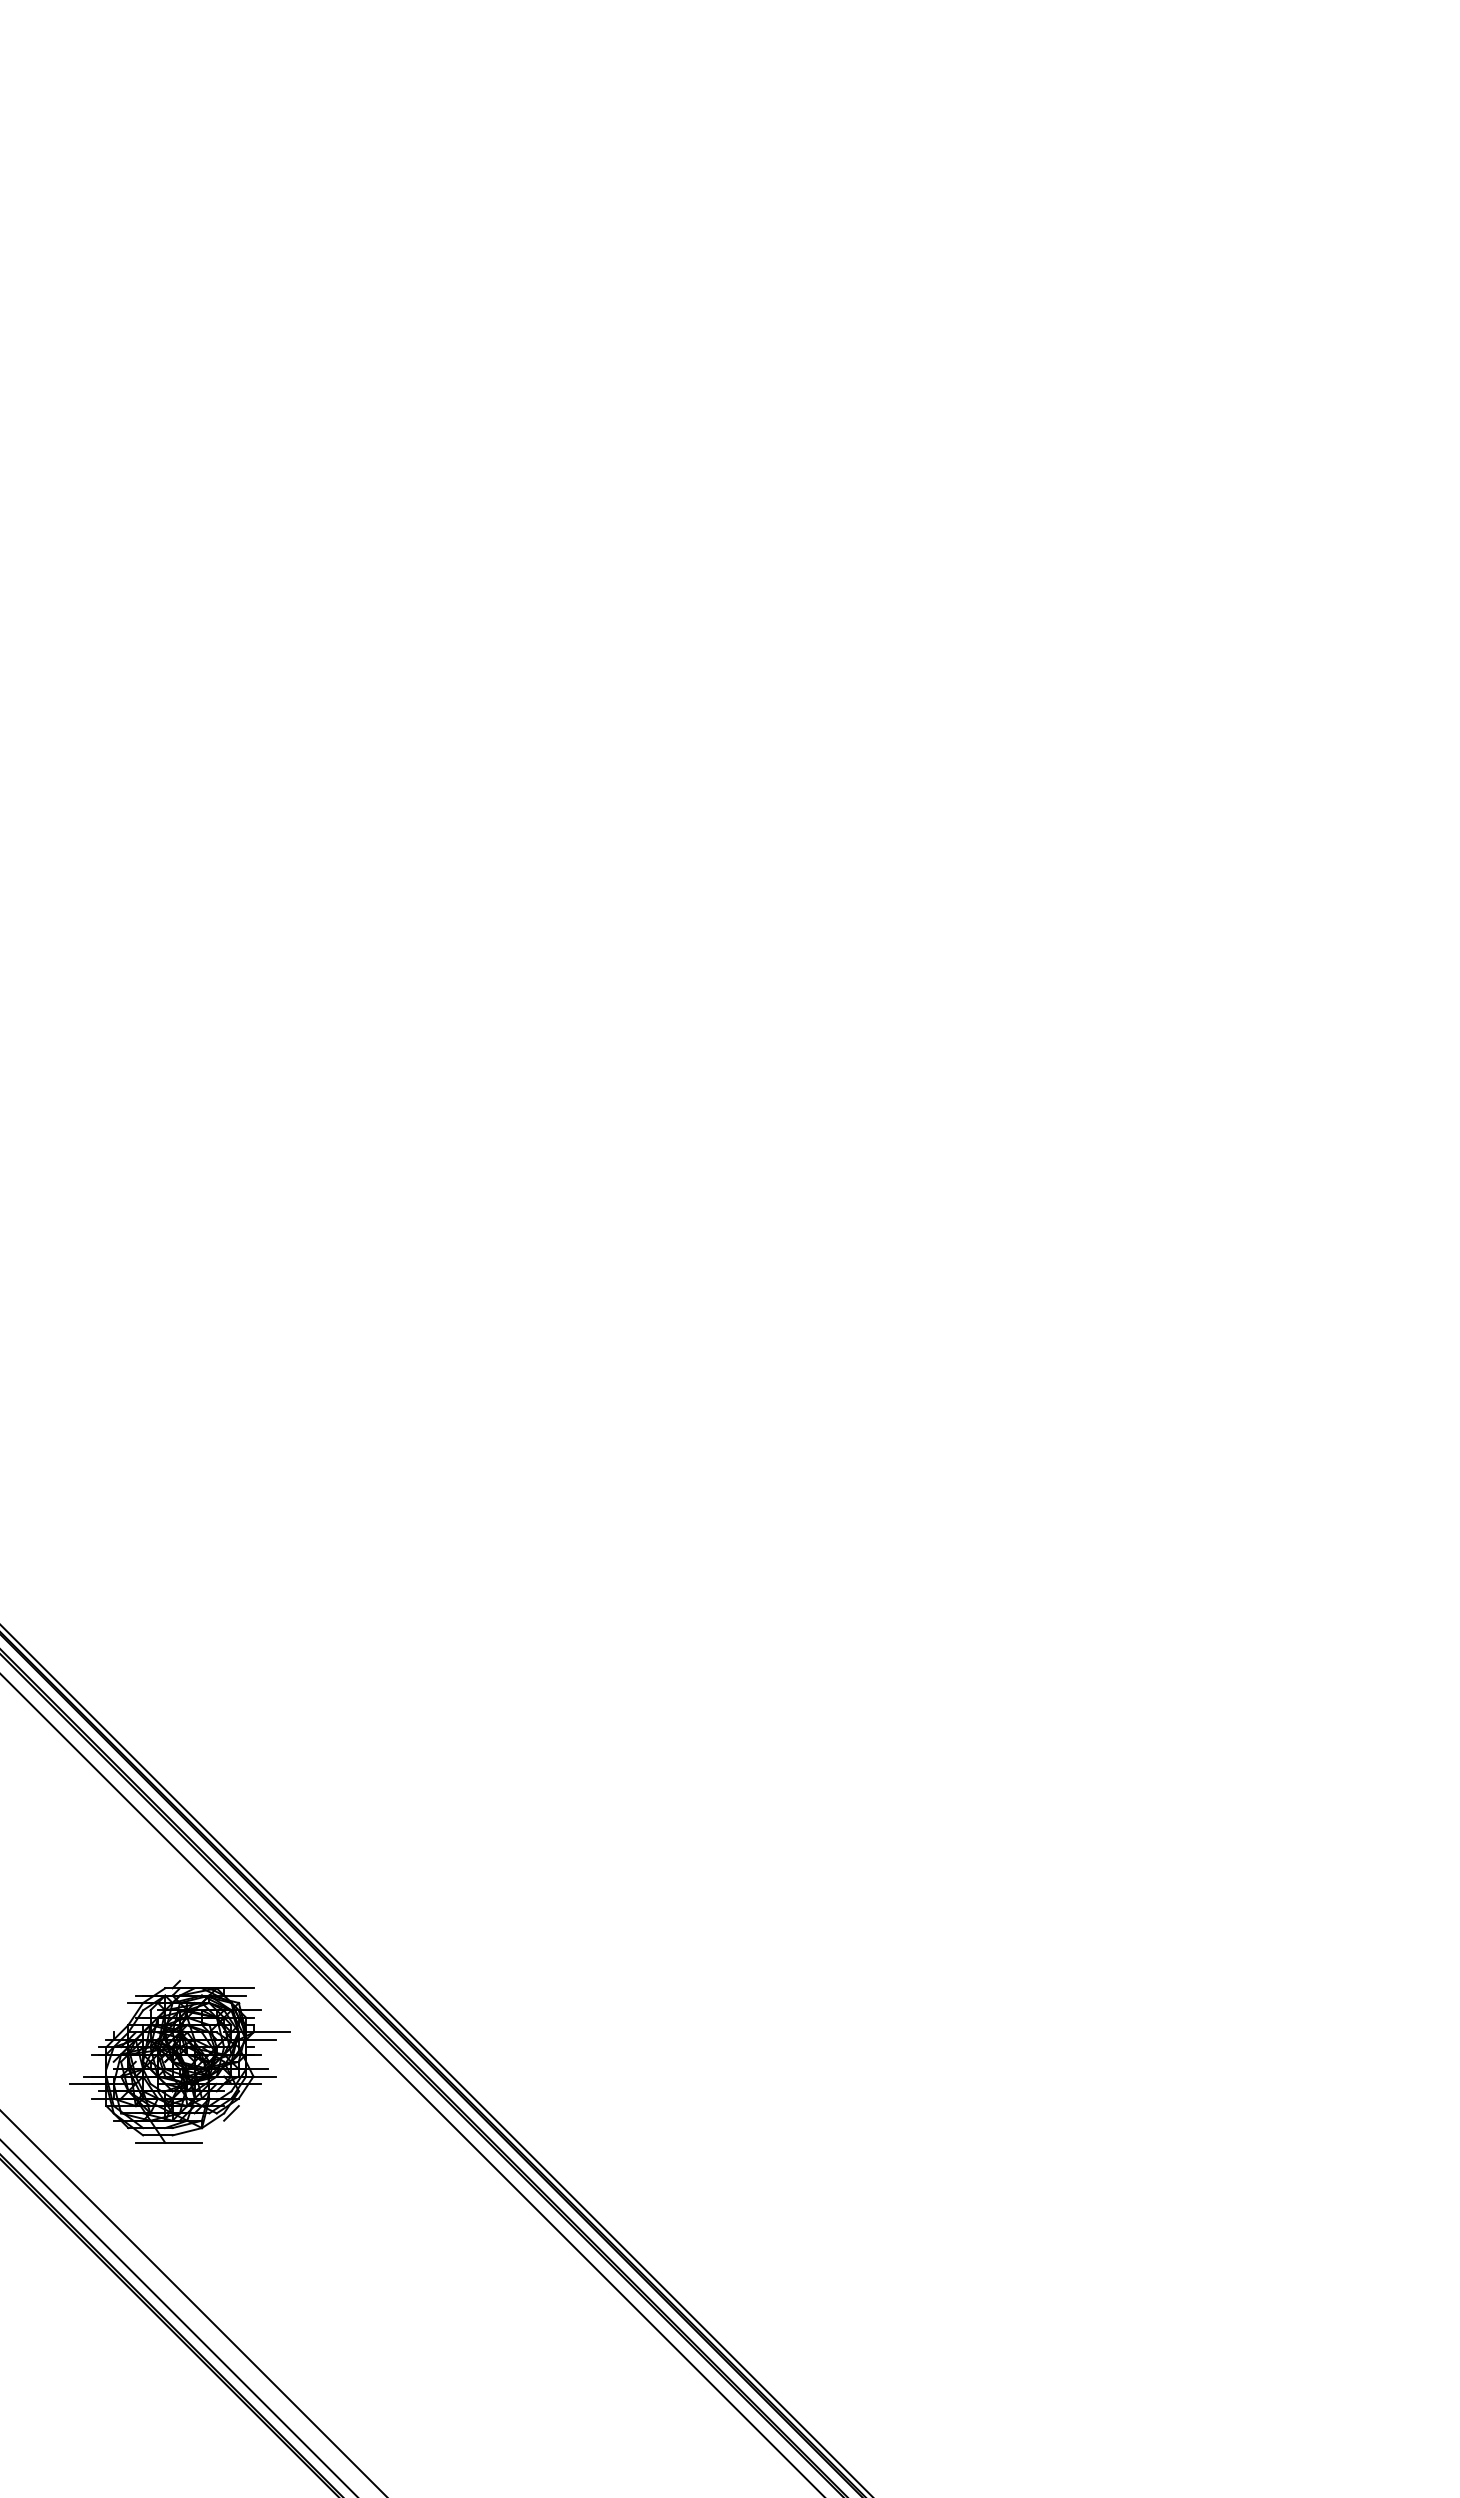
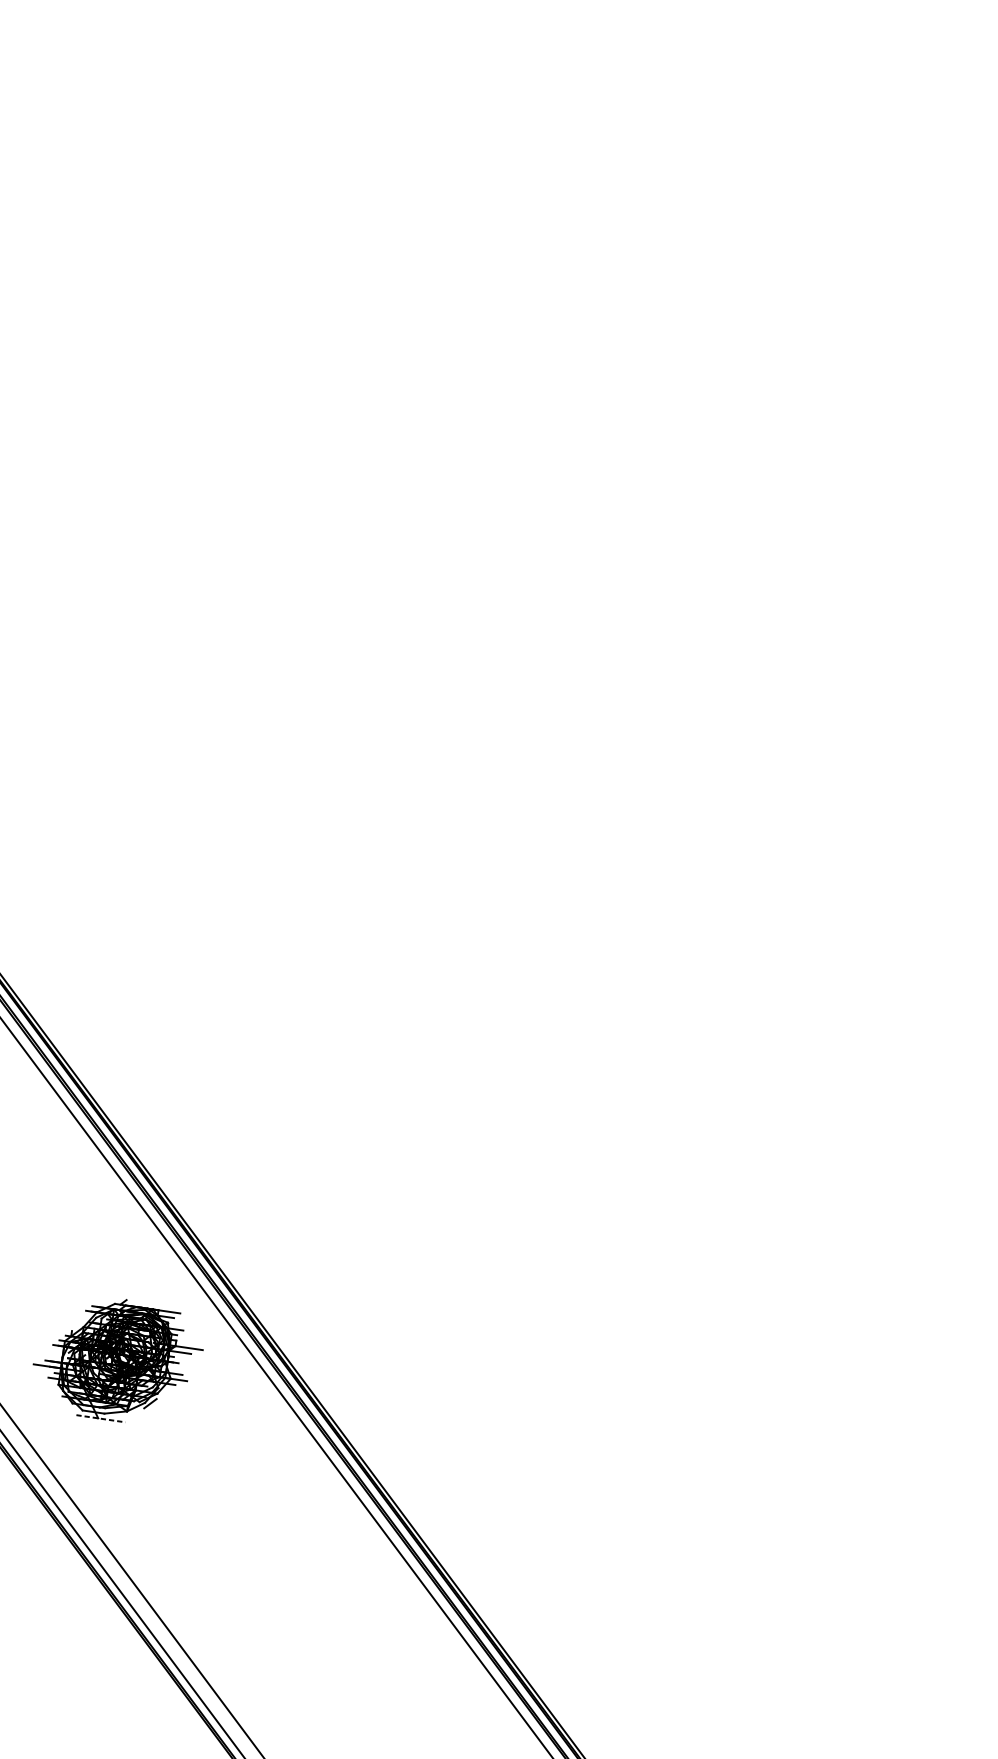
line: (169, 2142) -> (101, 1418), solid -> dashed

